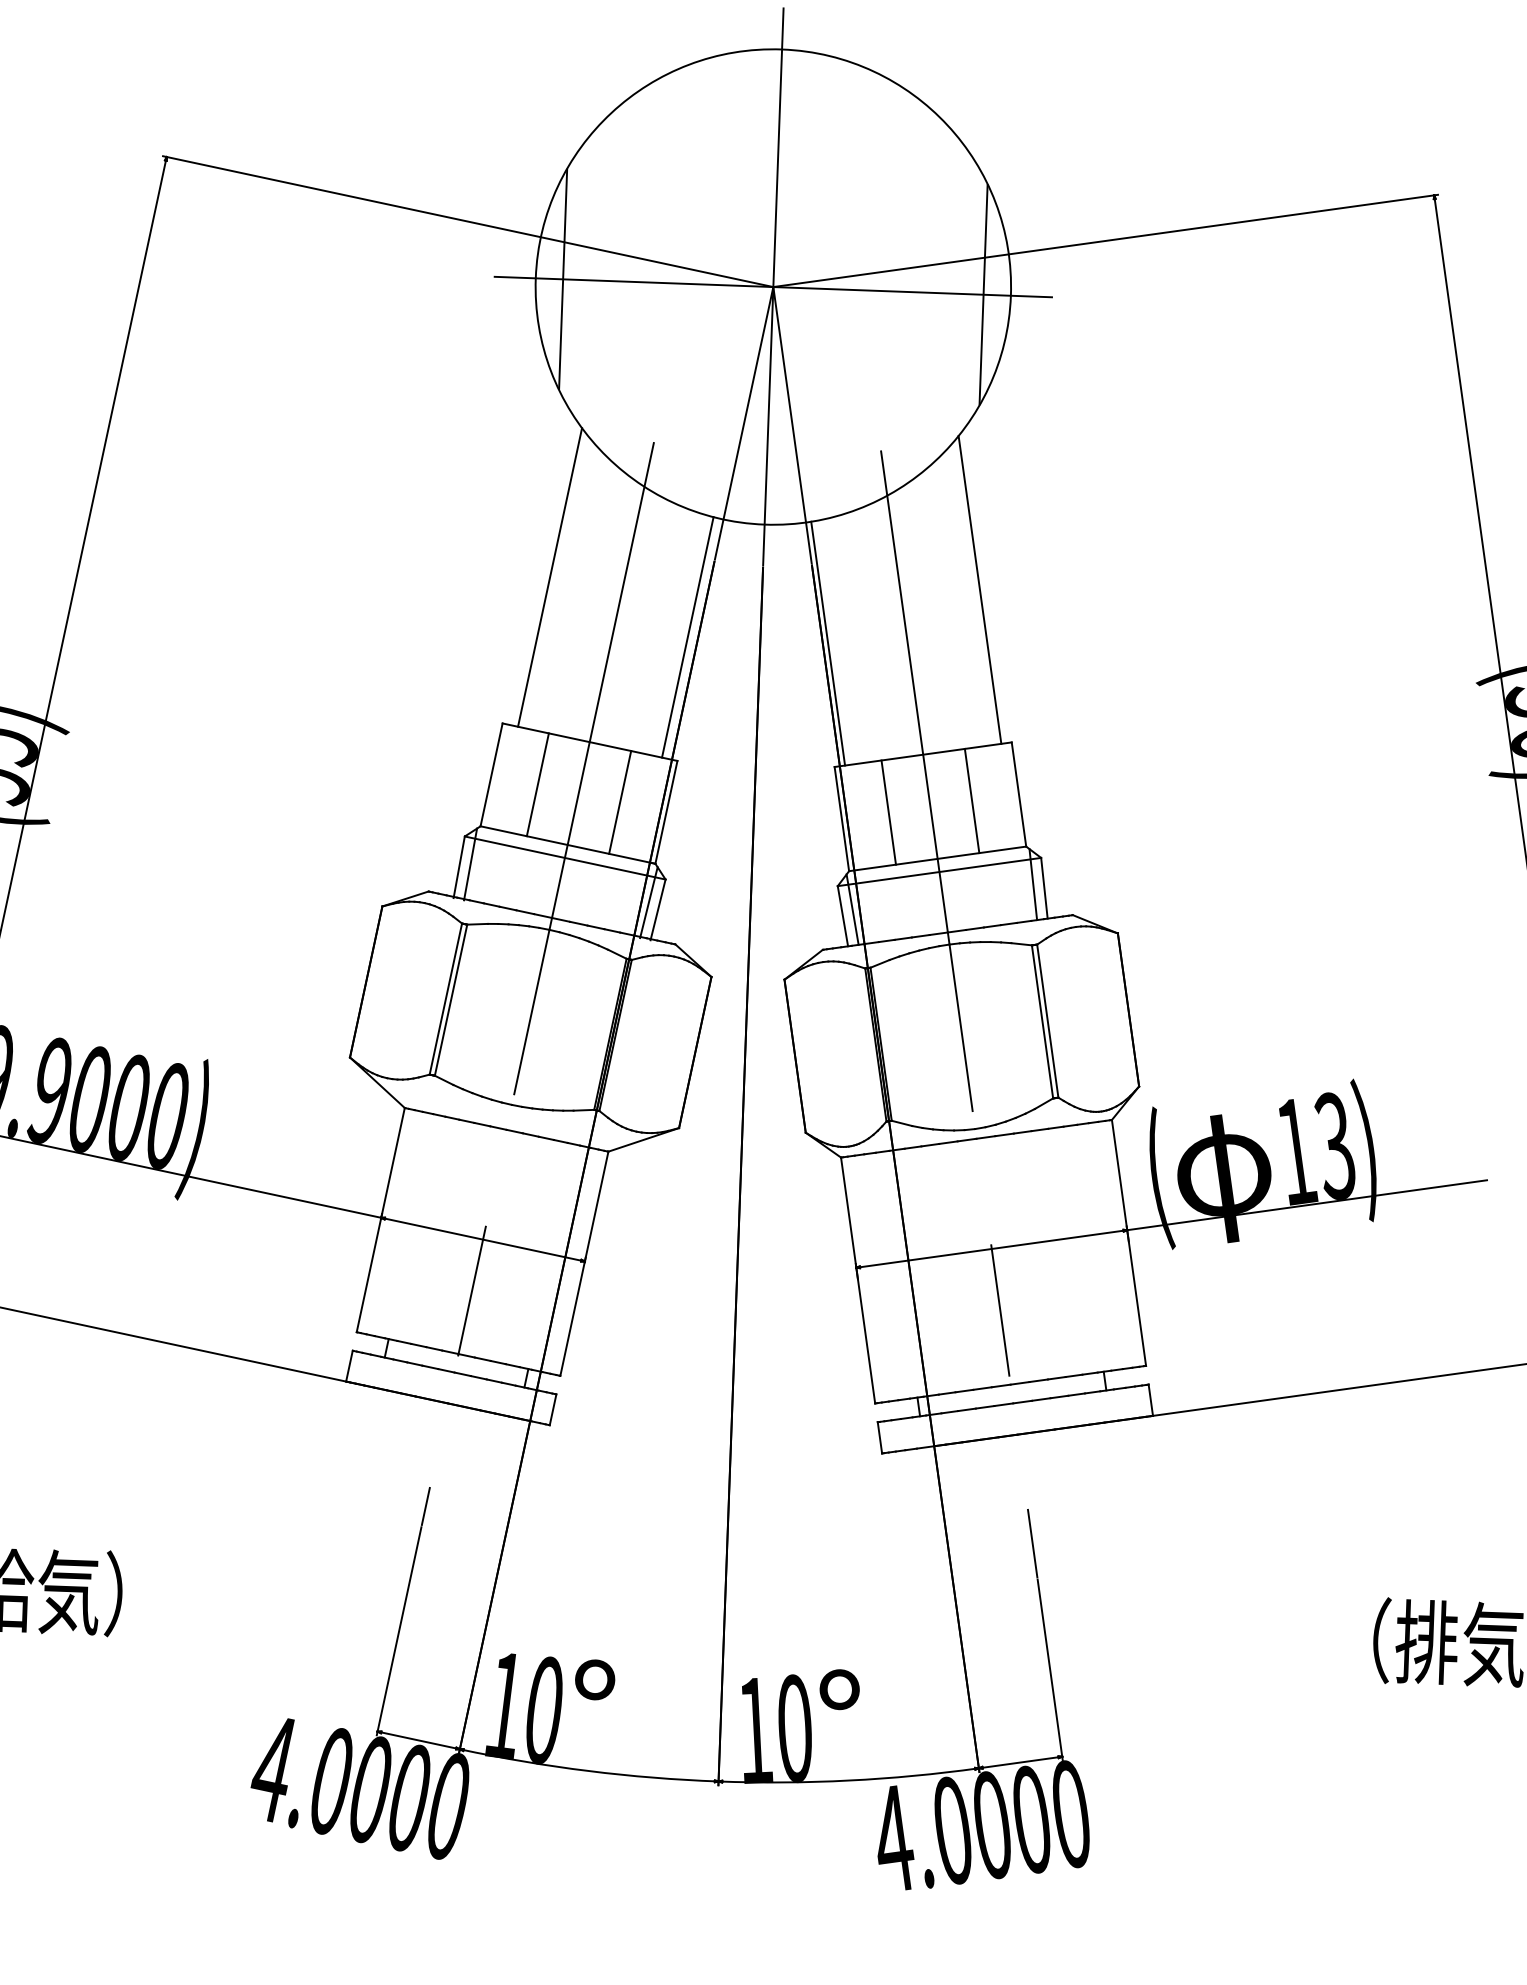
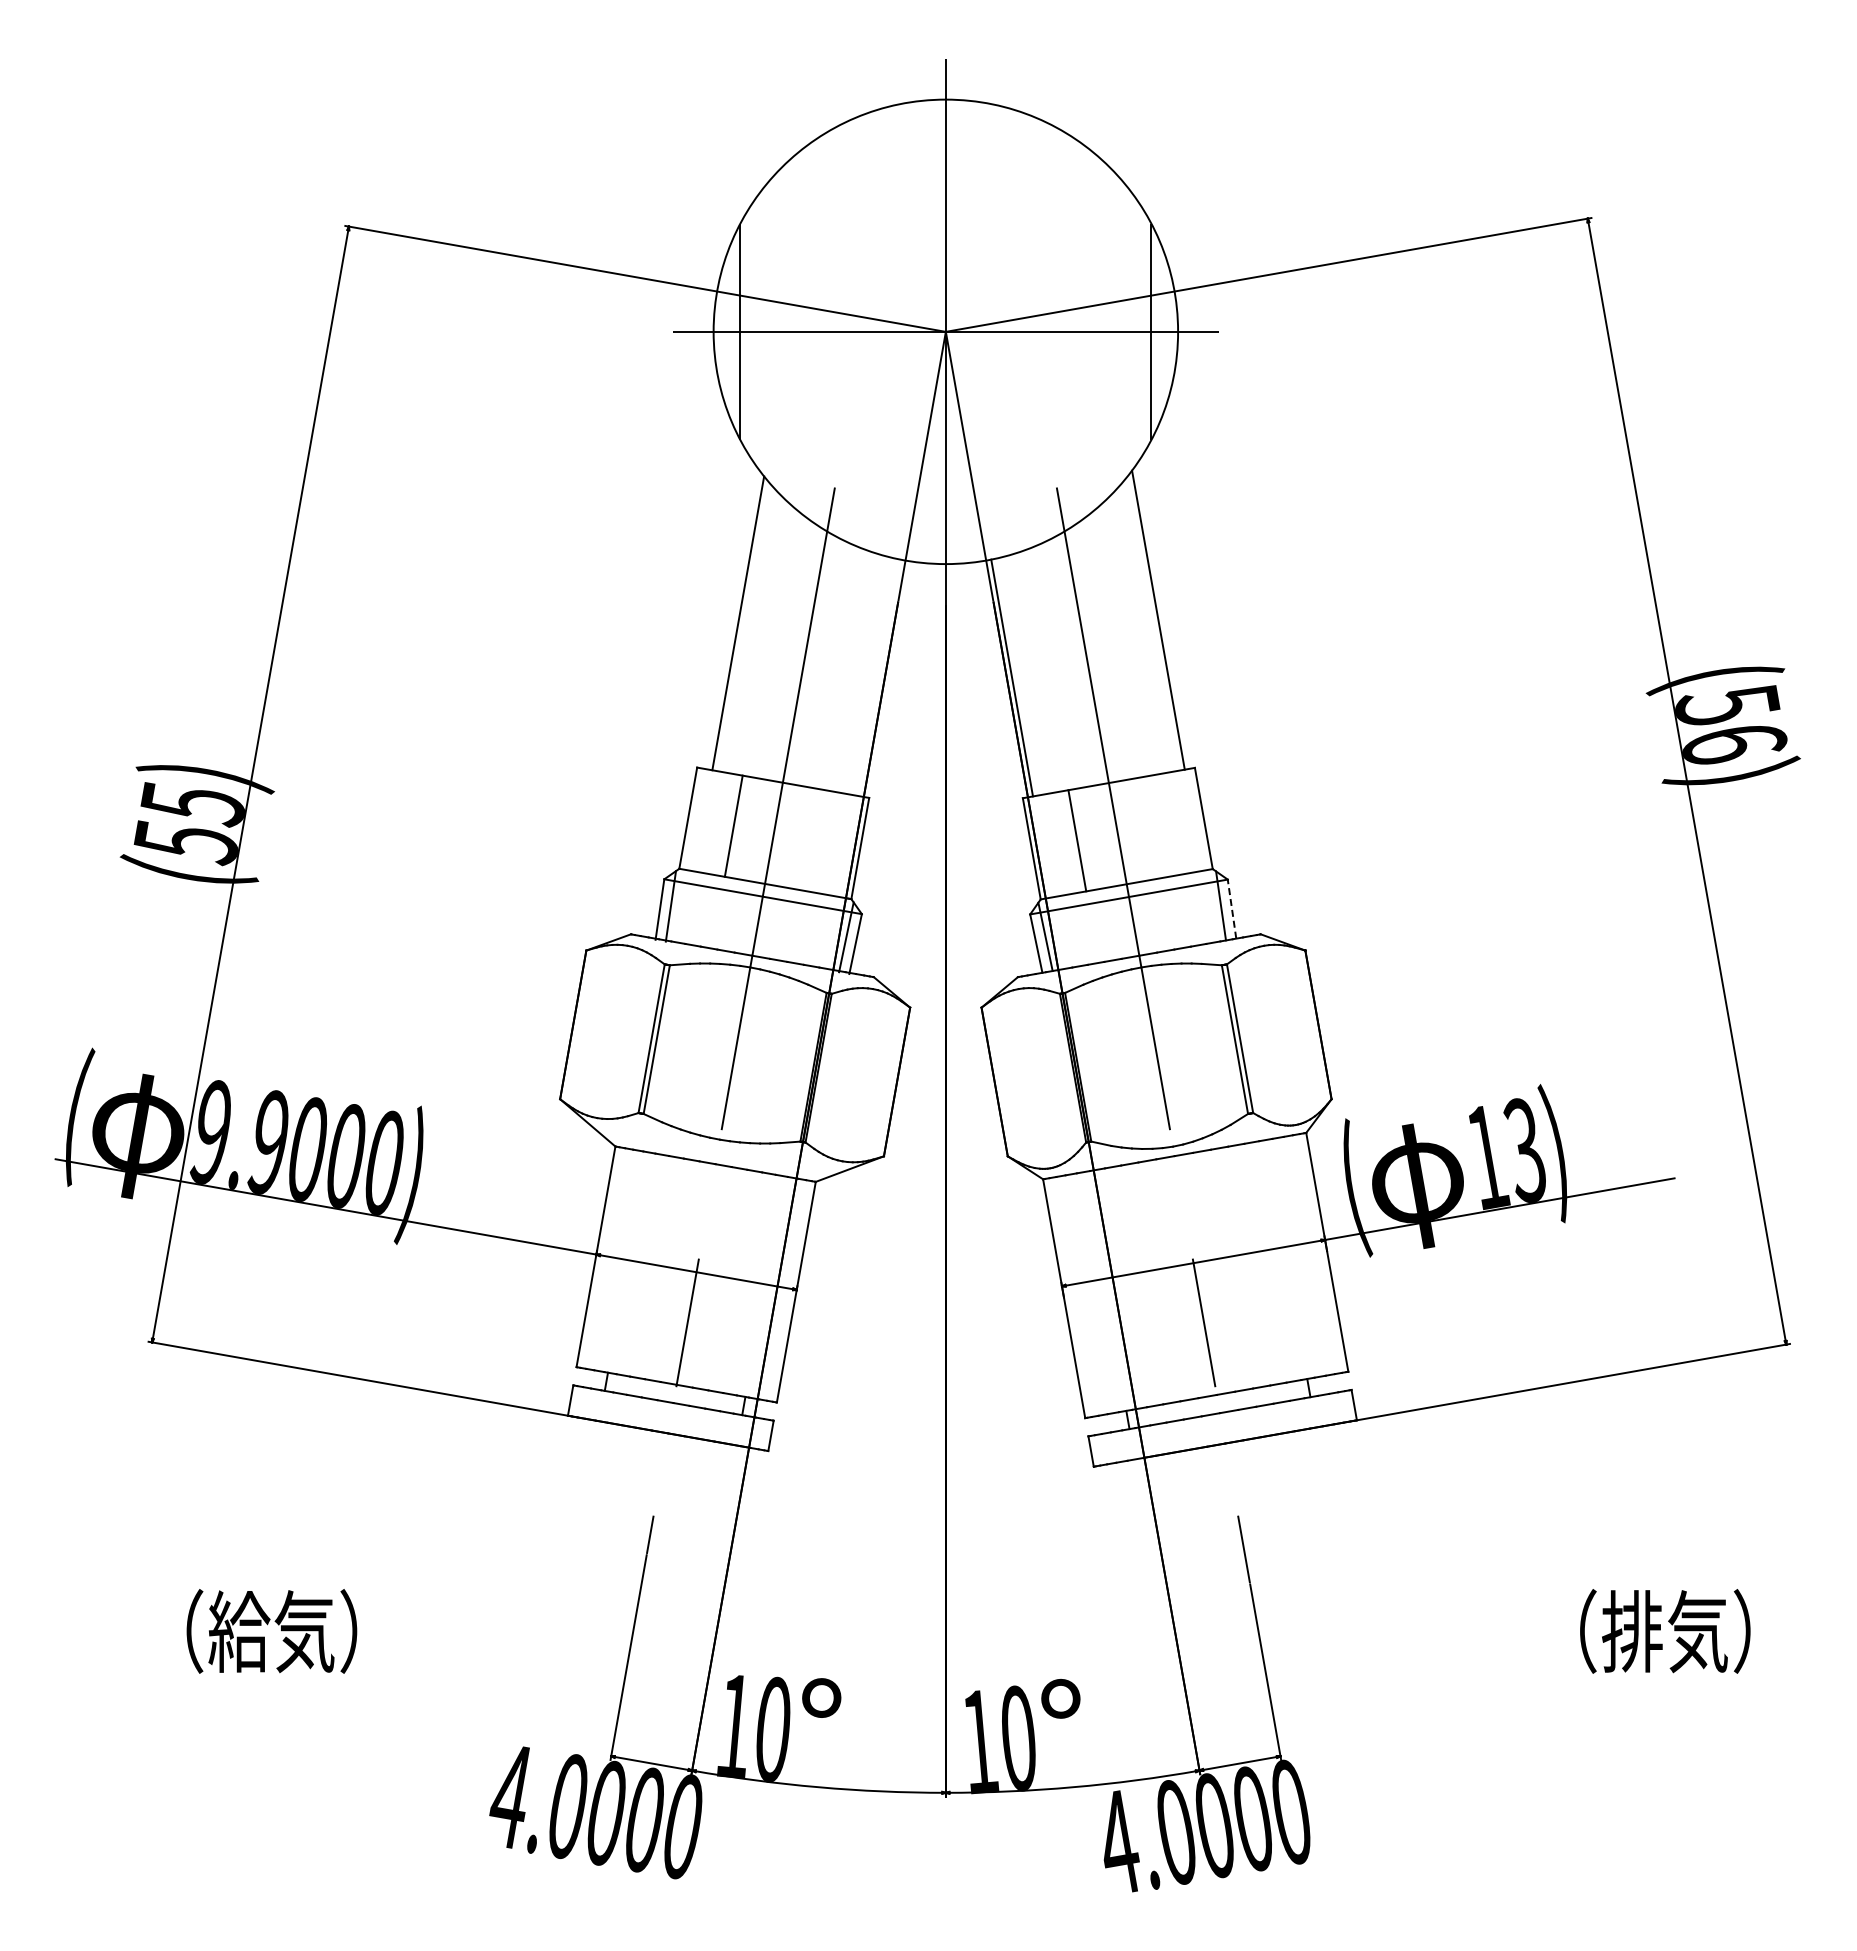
line: (687, 636) -> (874, 676), removed
line: (972, 801) -> (1158, 826), removed
line: (619, 802) -> (814, 840), removed
line: (1044, 888) -> (1232, 909), solid -> dashed

